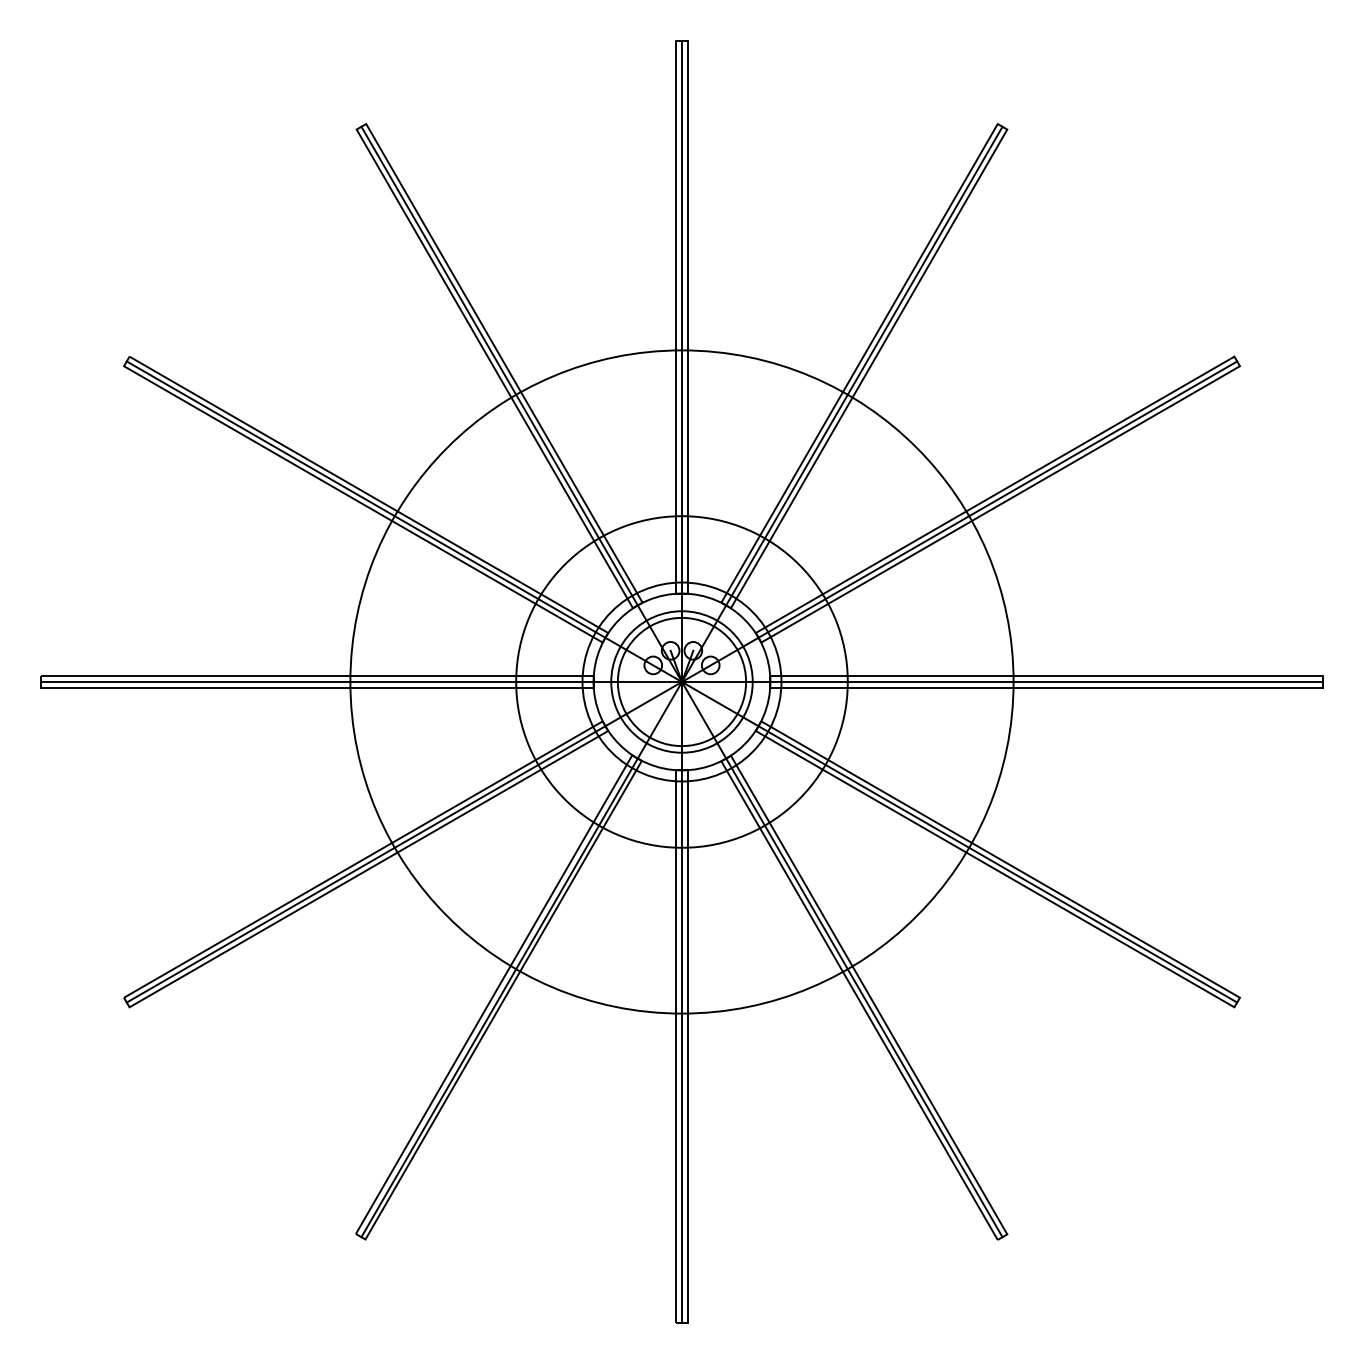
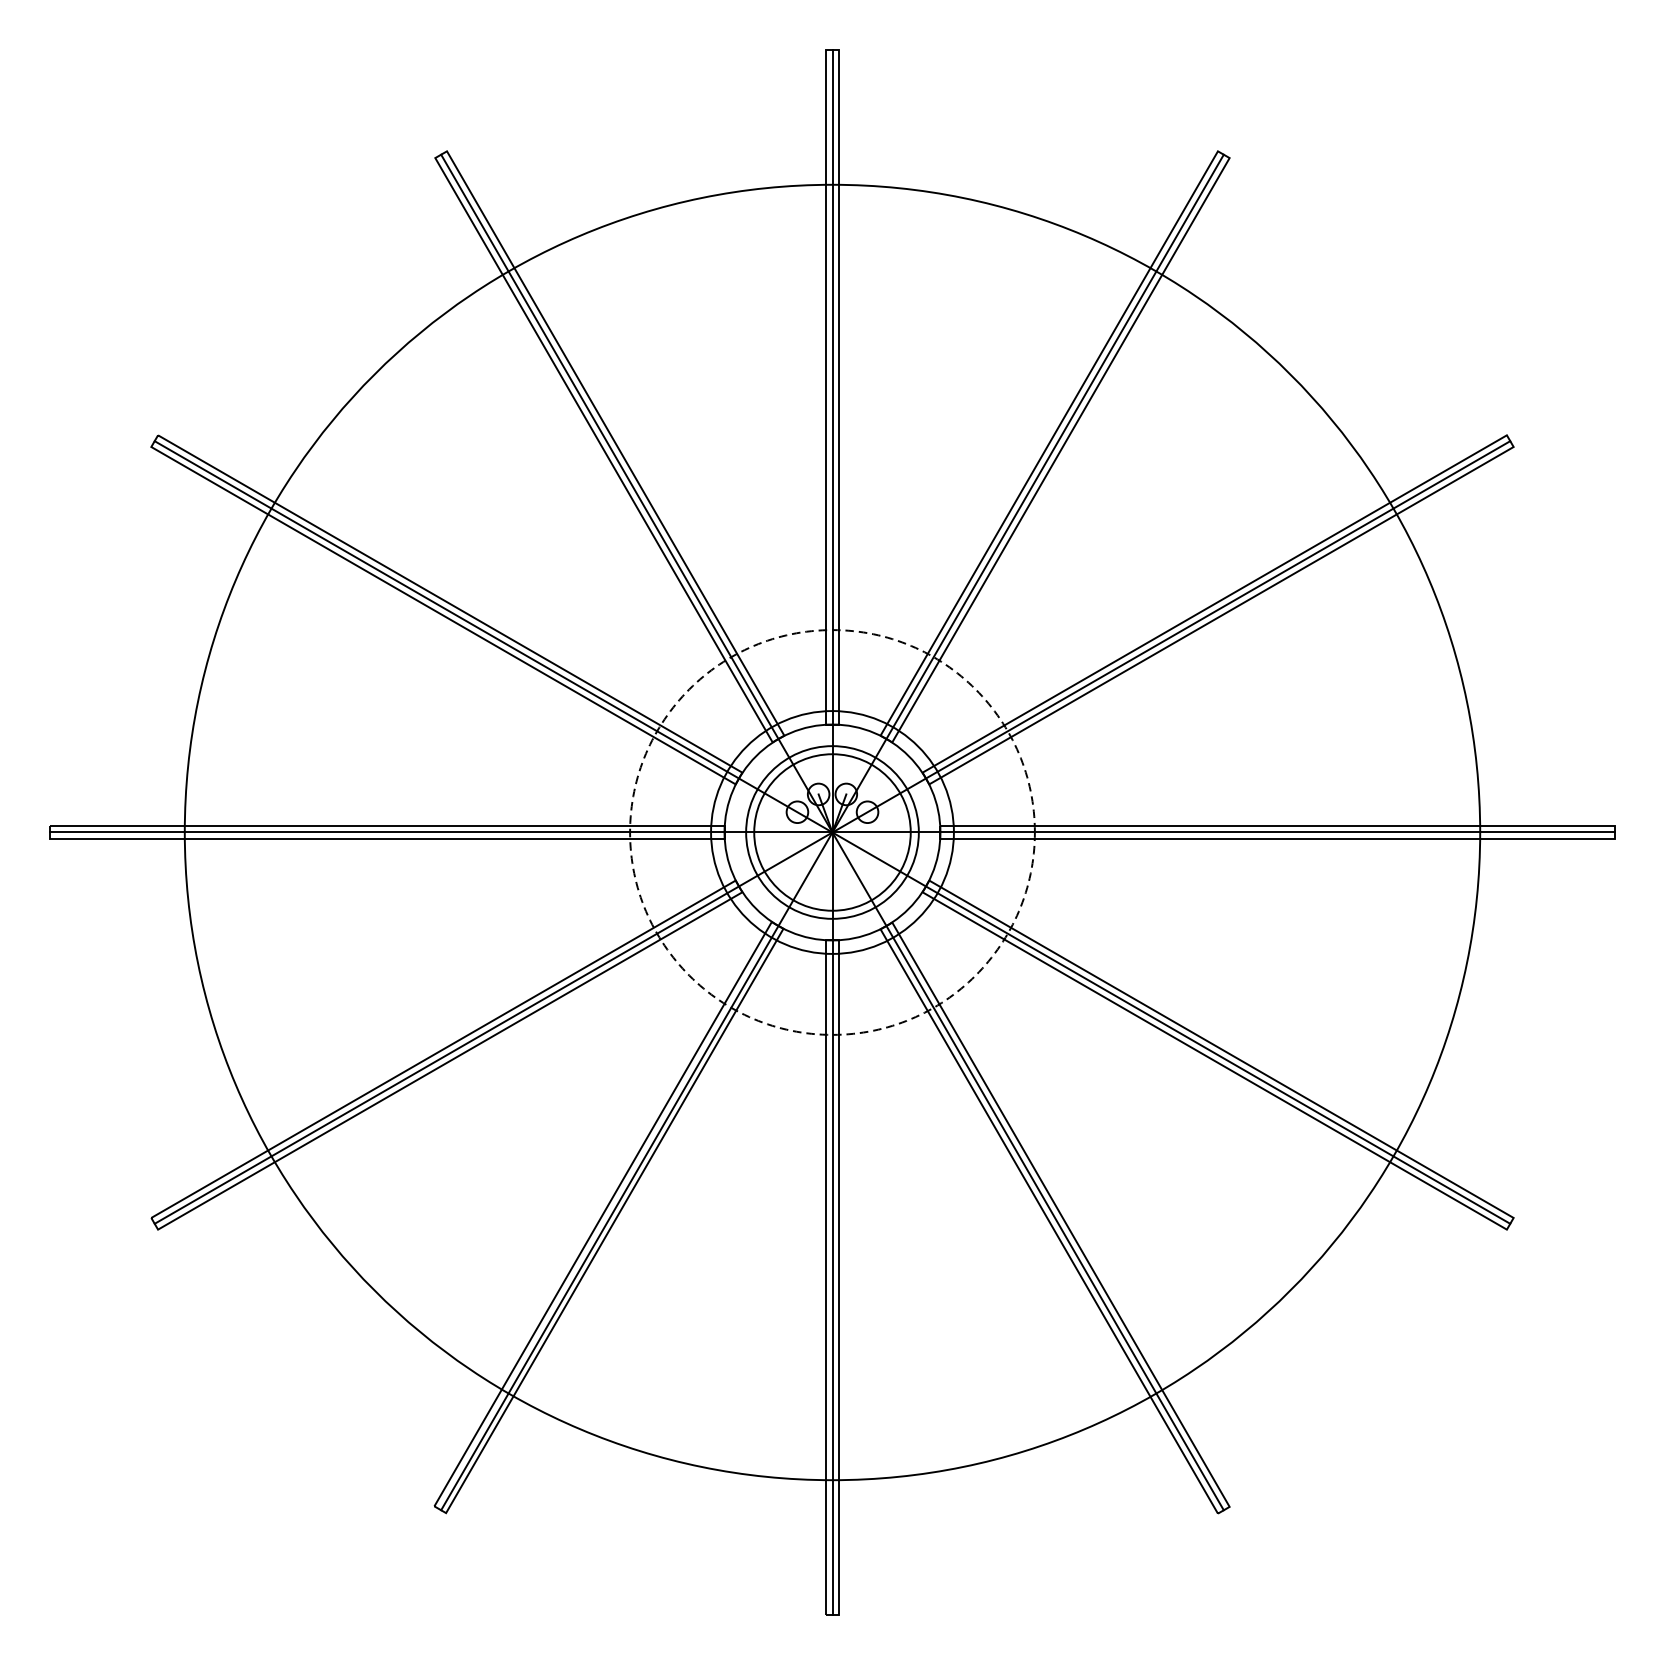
circle: (681, 681) -> (831, 831), size x1.6
circle: (681, 681) -> (831, 831), solid -> dashed

